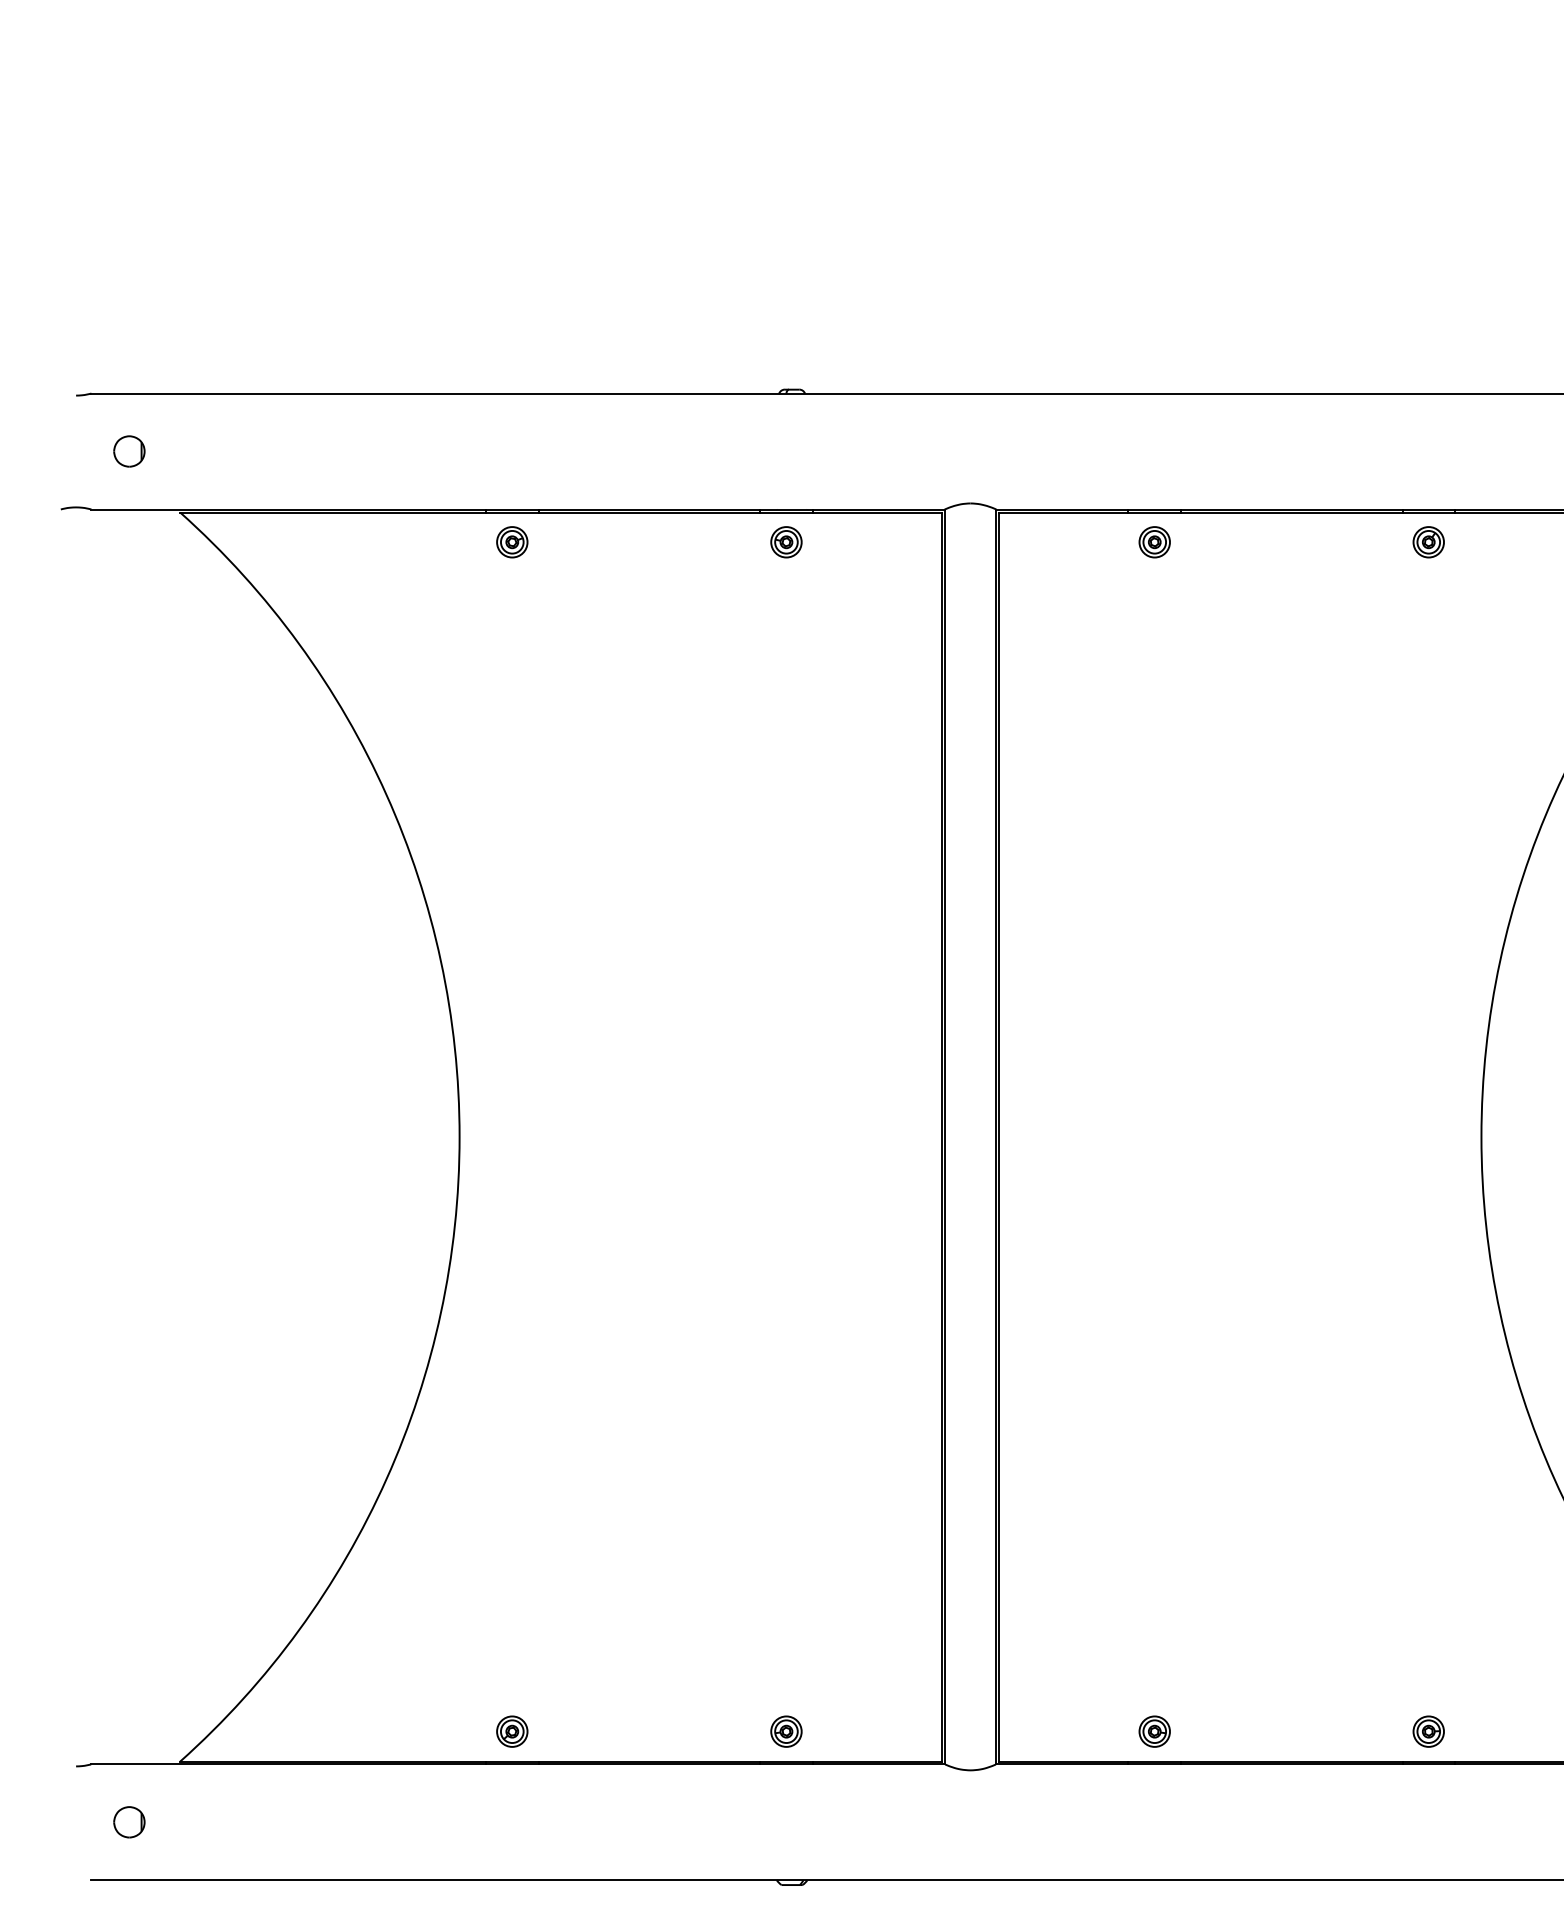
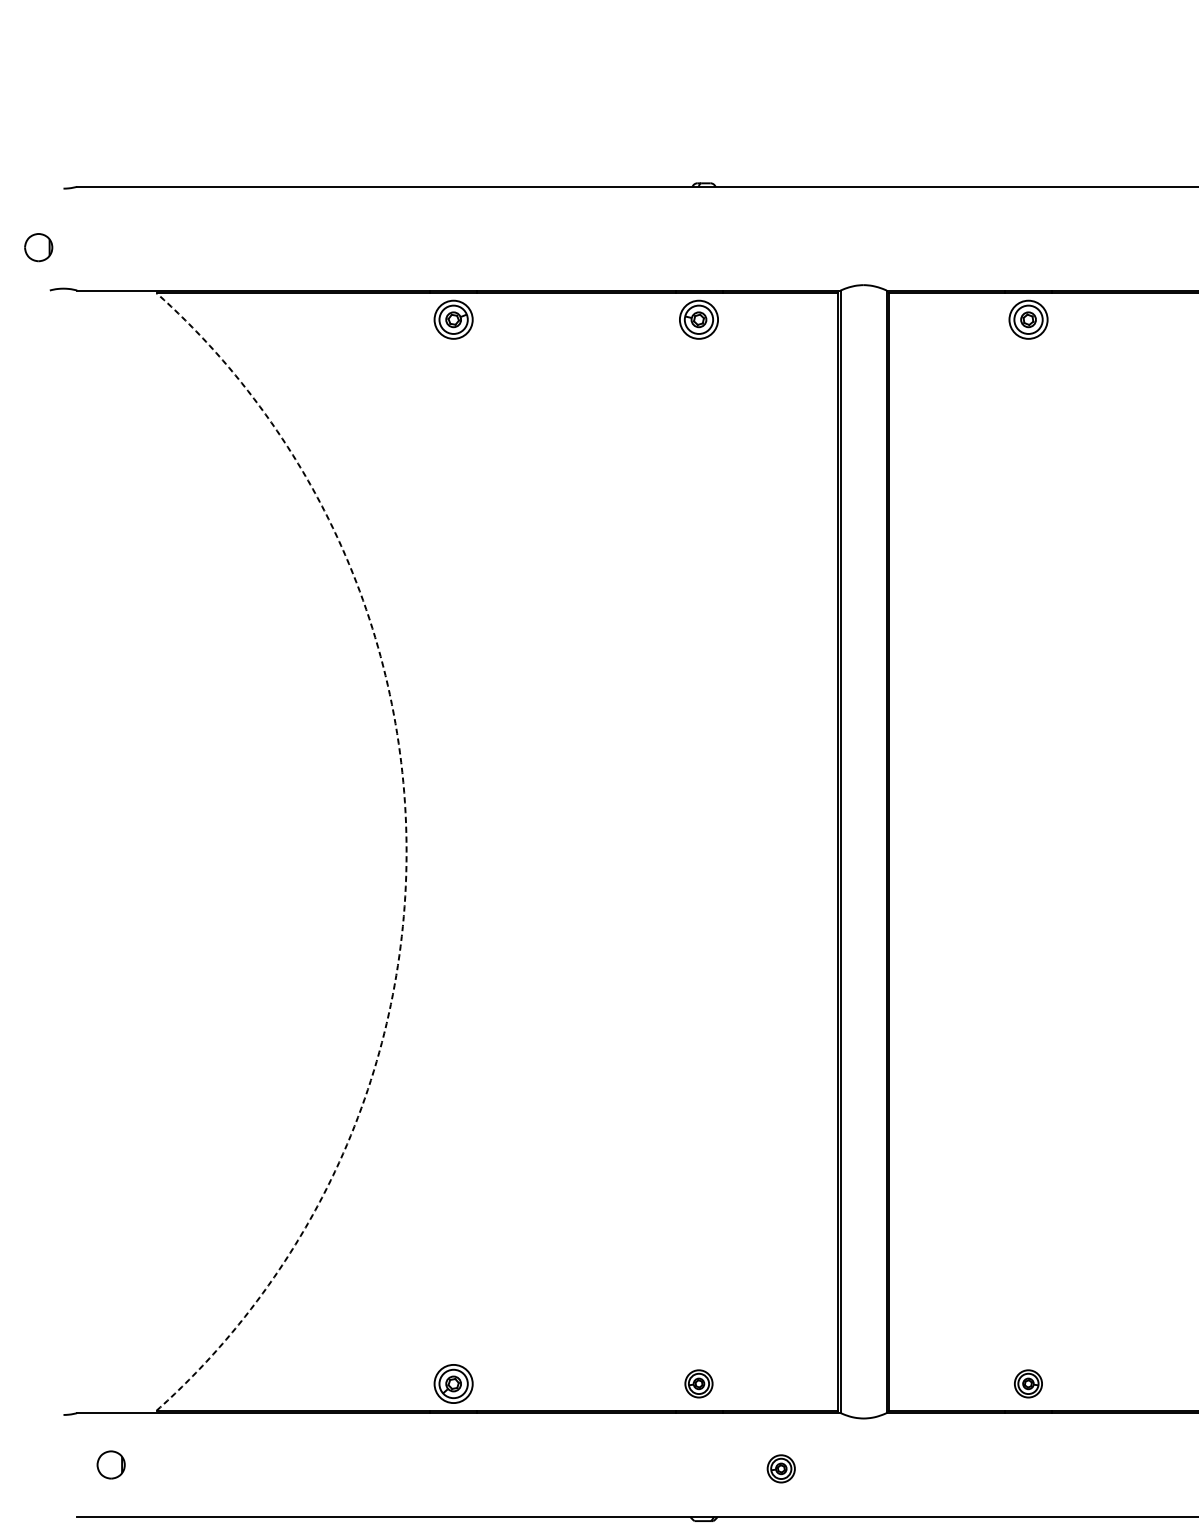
part: (129, 451) -> (38, 247), moved
part: (512, 542) -> (453, 320), size x1.4
part: (786, 542) -> (699, 320), size x1.4
part: (1154, 542) -> (1028, 320), size x1.4
arc: (459, 1137) -> (406, 852), solid -> dashed
part: (512, 1731) -> (453, 1383), size x1.4
part: (878, 1826) -> (781, 1468), added

